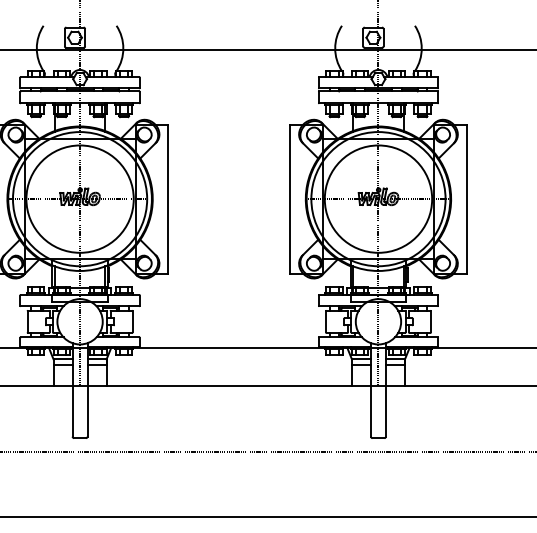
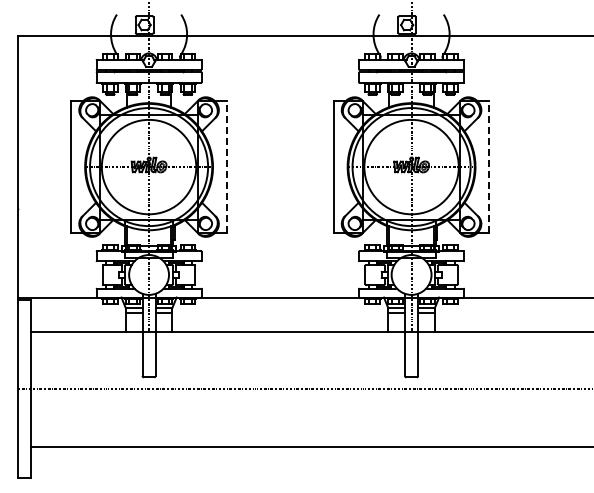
line: (168, 199) -> (226, 167), solid -> dashed
line: (467, 199) -> (489, 167), solid -> dashed

